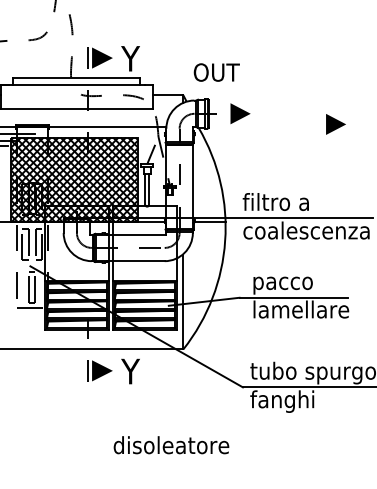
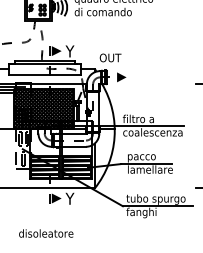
line: (335, 124) -> (166, 82), removed
text: (171, 445) -> (46, 233), moved

